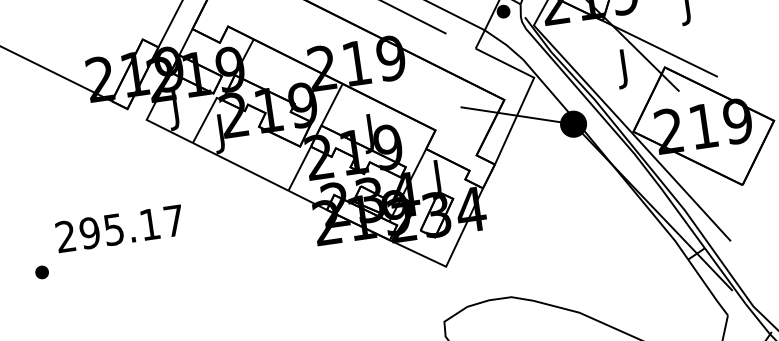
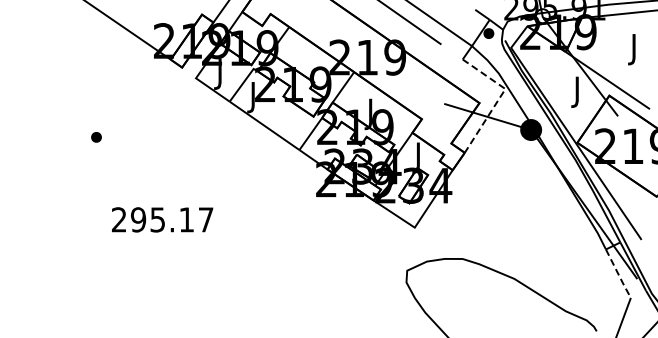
line: (528, 91) -> (499, 99), solid -> dashed
text: (119, 228) -> (162, 219), moved
part: (42, 272) -> (96, 137), moved
line: (708, 288) -> (618, 274), solid -> dashed

